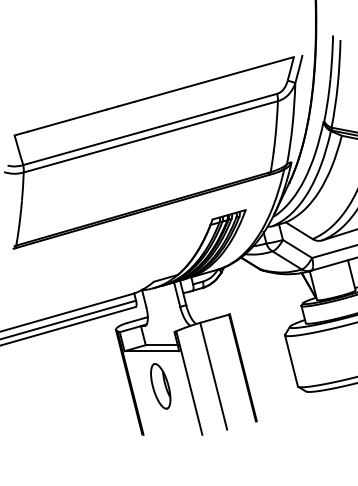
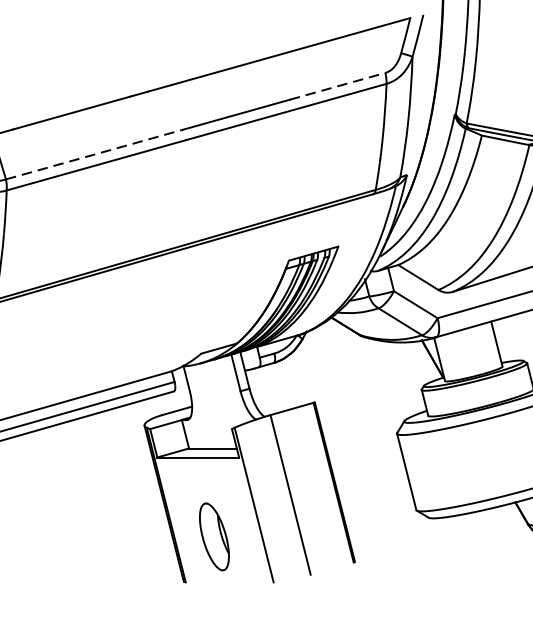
line: (245, 102) -> (338, 85), solid -> dashed
line: (82, 148) -> (94, 154), solid -> dashed
part: (160, 386) -> (214, 537), moved

